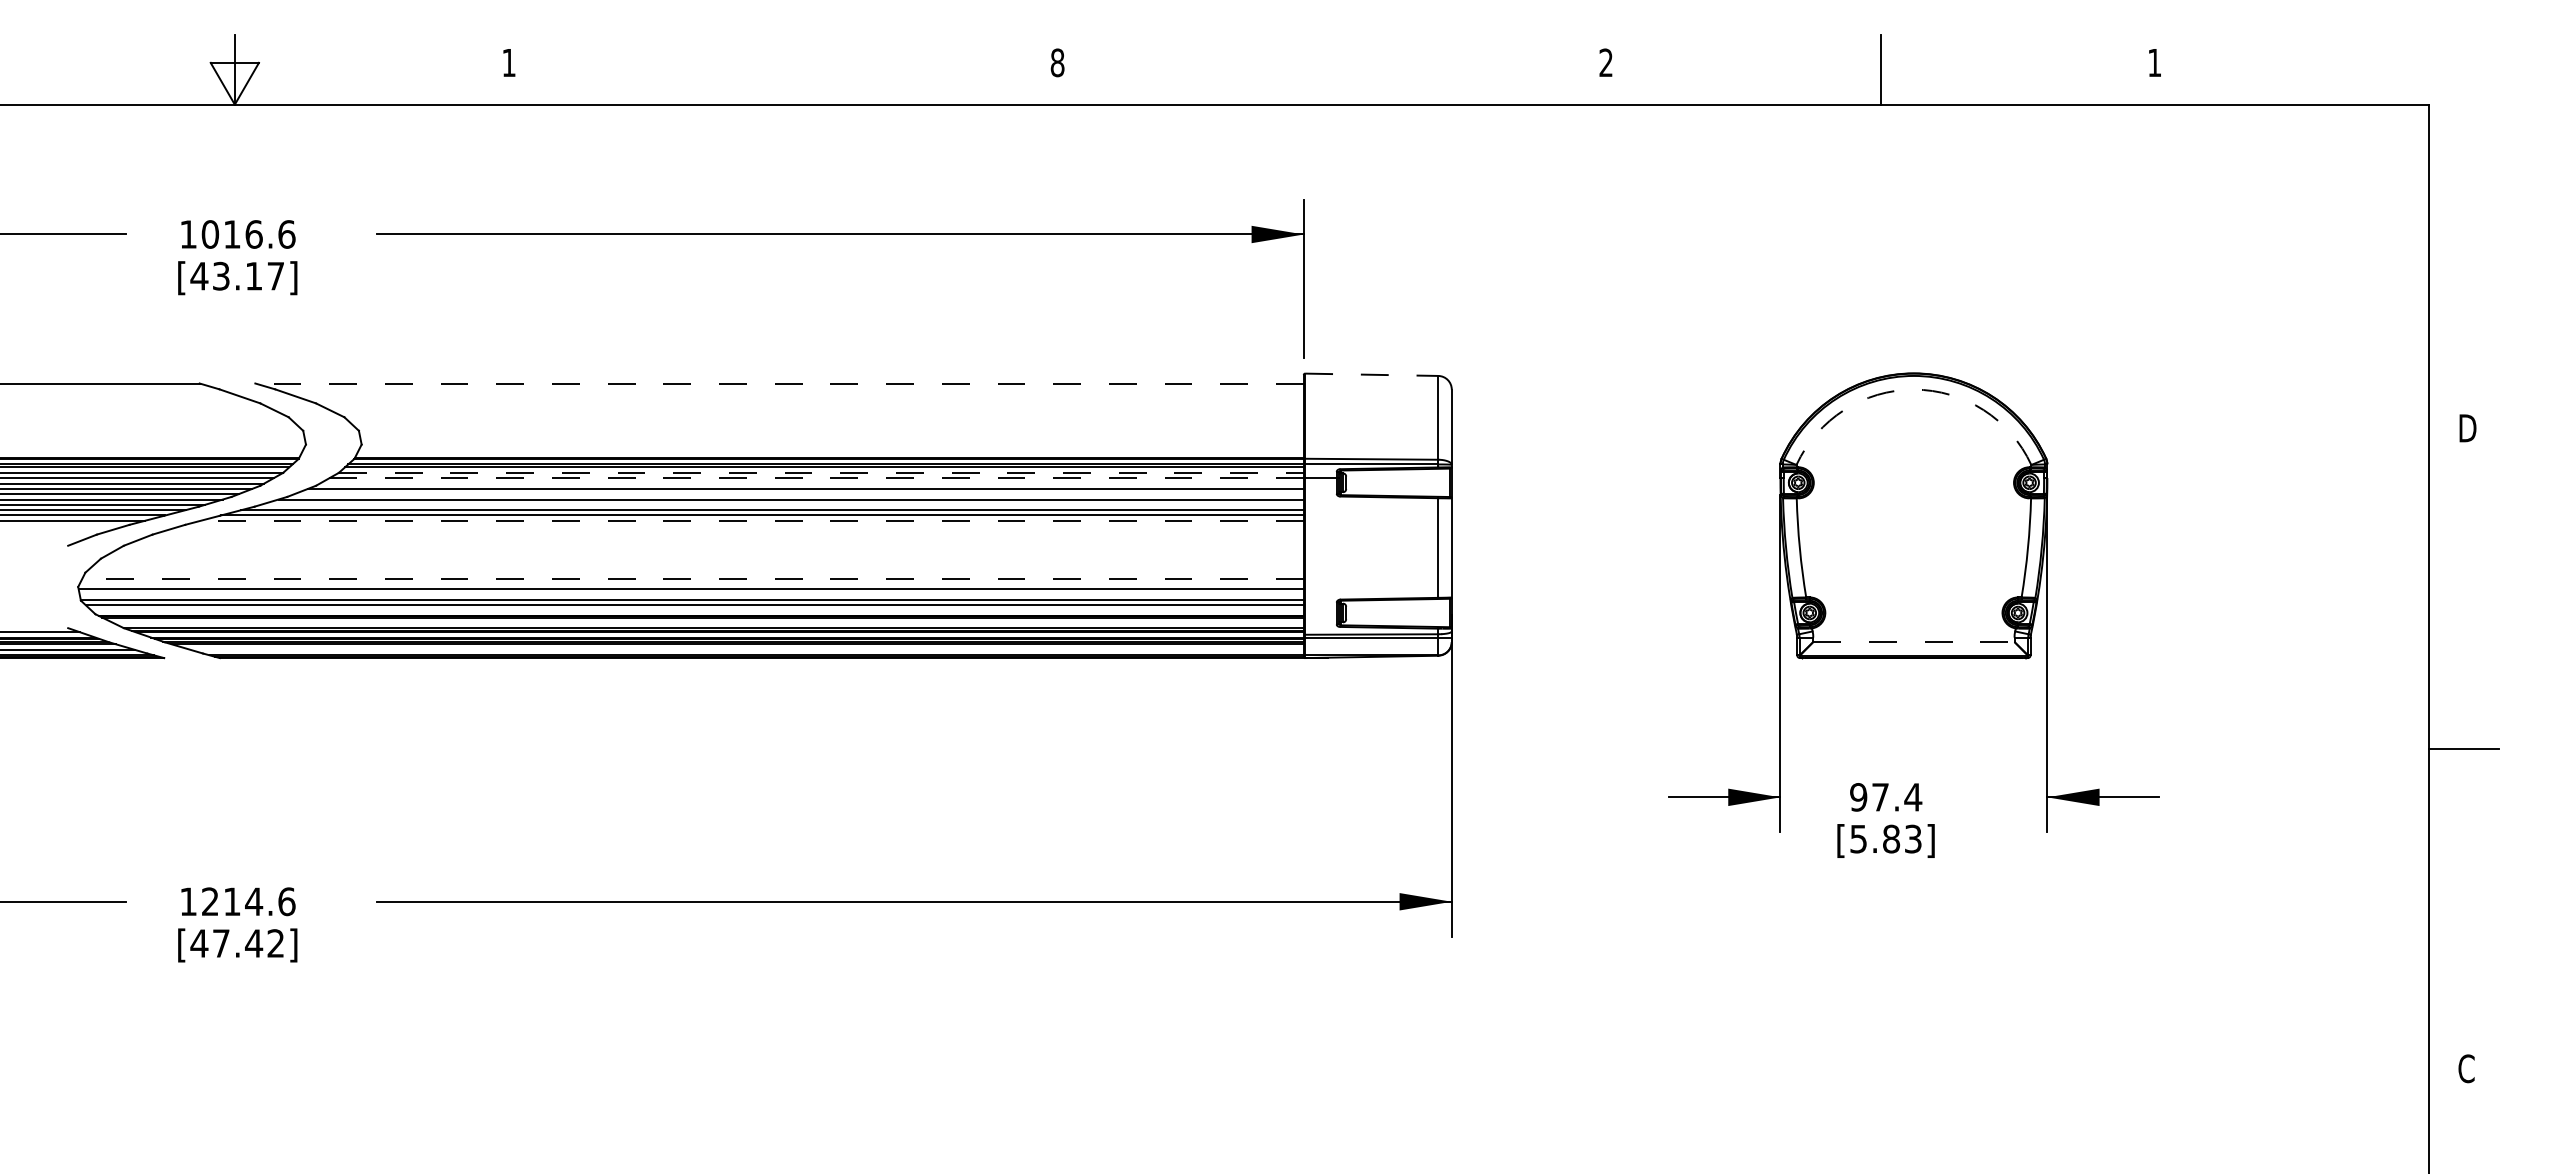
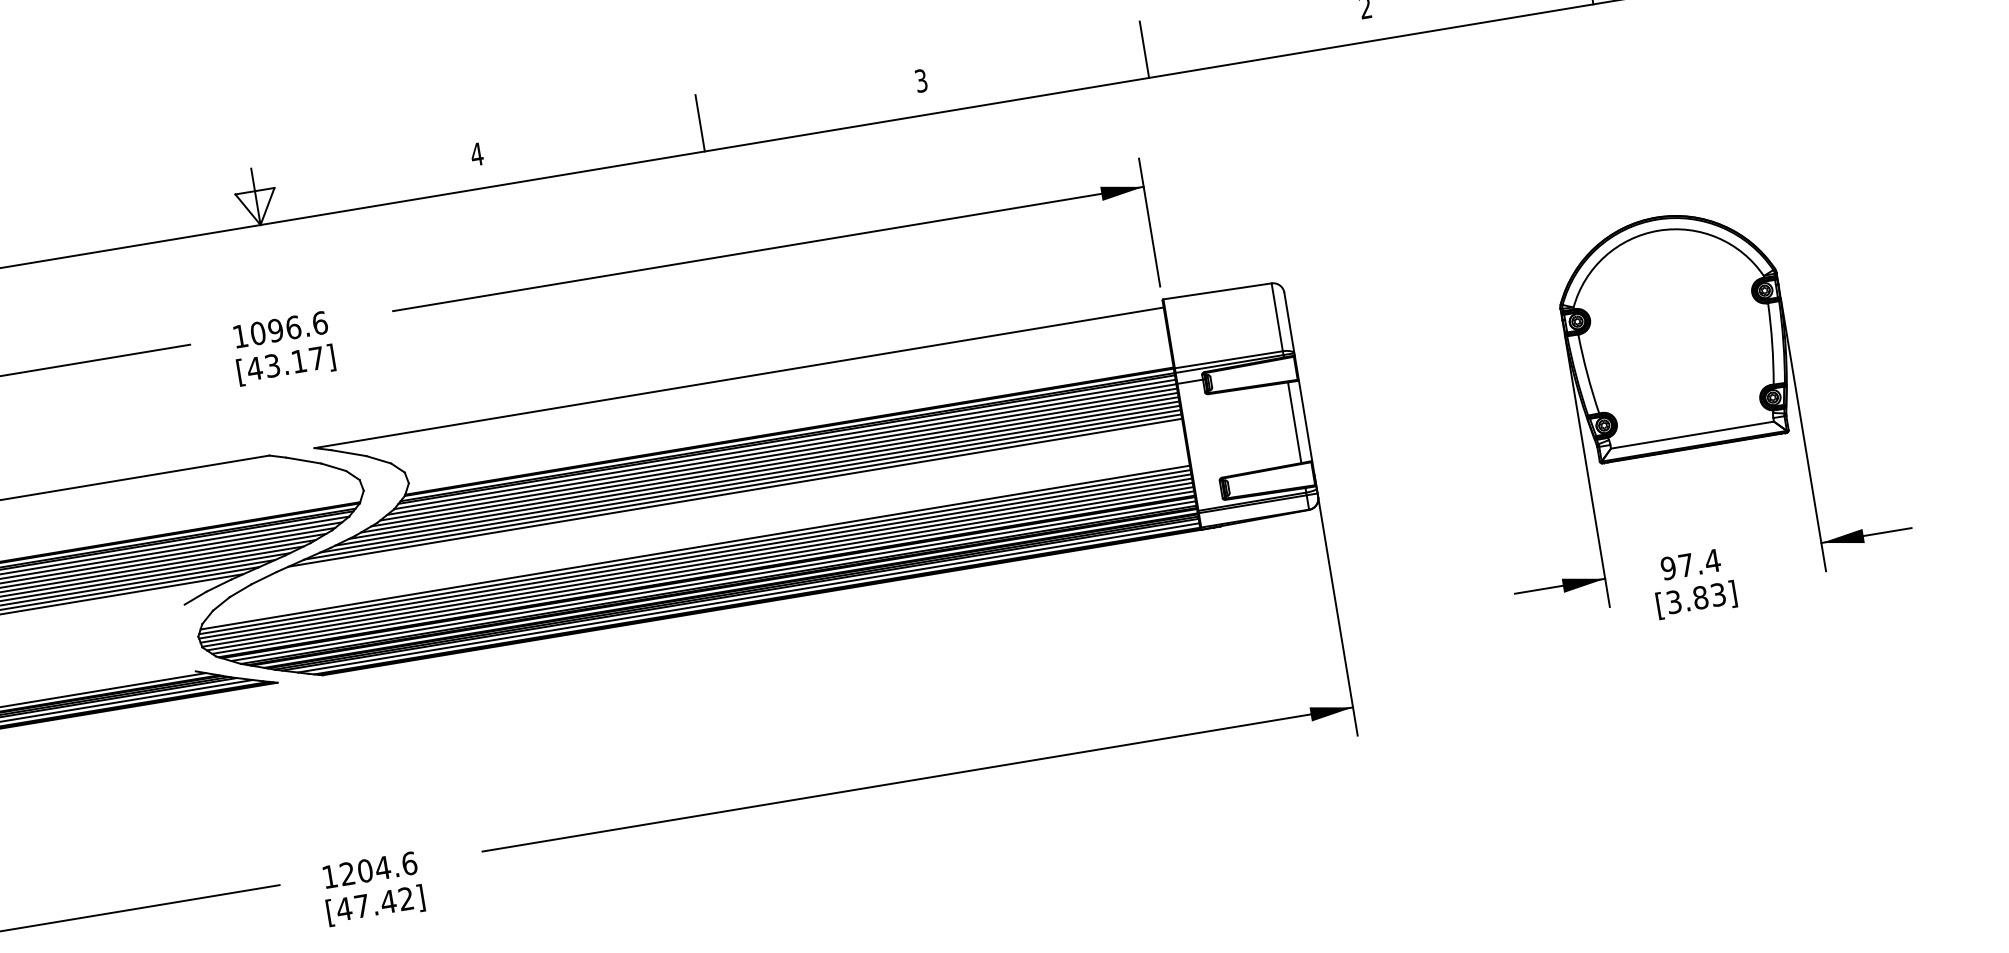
text: (508, 62) -> (476, 154), 1 -> 4
text: (1057, 62) -> (921, 80), 8 -> 3
line: (783, 69) -> (700, 123), added
line: (1331, 69) -> (1144, 49), added
text: (231, 234) -> (275, 330), 1016.6 -> 1096.6
line: (1371, 374) -> (1217, 291), dashed -> solid
line: (779, 383) -> (739, 377), dashed -> solid
arc: (1913, 389) -> (1658, 230), dashed -> solid
line: (821, 472) -> (785, 444), dashed -> solid
line: (816, 478) -> (781, 449), dashed -> solid
line: (811, 483) -> (778, 454), added
line: (798, 494) -> (769, 465), added
line: (781, 504) -> (756, 475), added
line: (752, 520) -> (735, 492), dashed -> solid
line: (693, 578) -> (695, 547), dashed -> solid
line: (691, 584) -> (694, 552), added
line: (691, 594) -> (696, 560), added
line: (697, 610) -> (703, 572), added
line: (707, 622) -> (712, 581), added
line: (1913, 642) -> (1692, 435), dashed -> solid
line: (746, 649) -> (747, 597), added
text: (1858, 838) -> (1673, 601), [5.83] -> [3.83]
text: (231, 901) -> (364, 870), 1214.6 -> 1204.6

